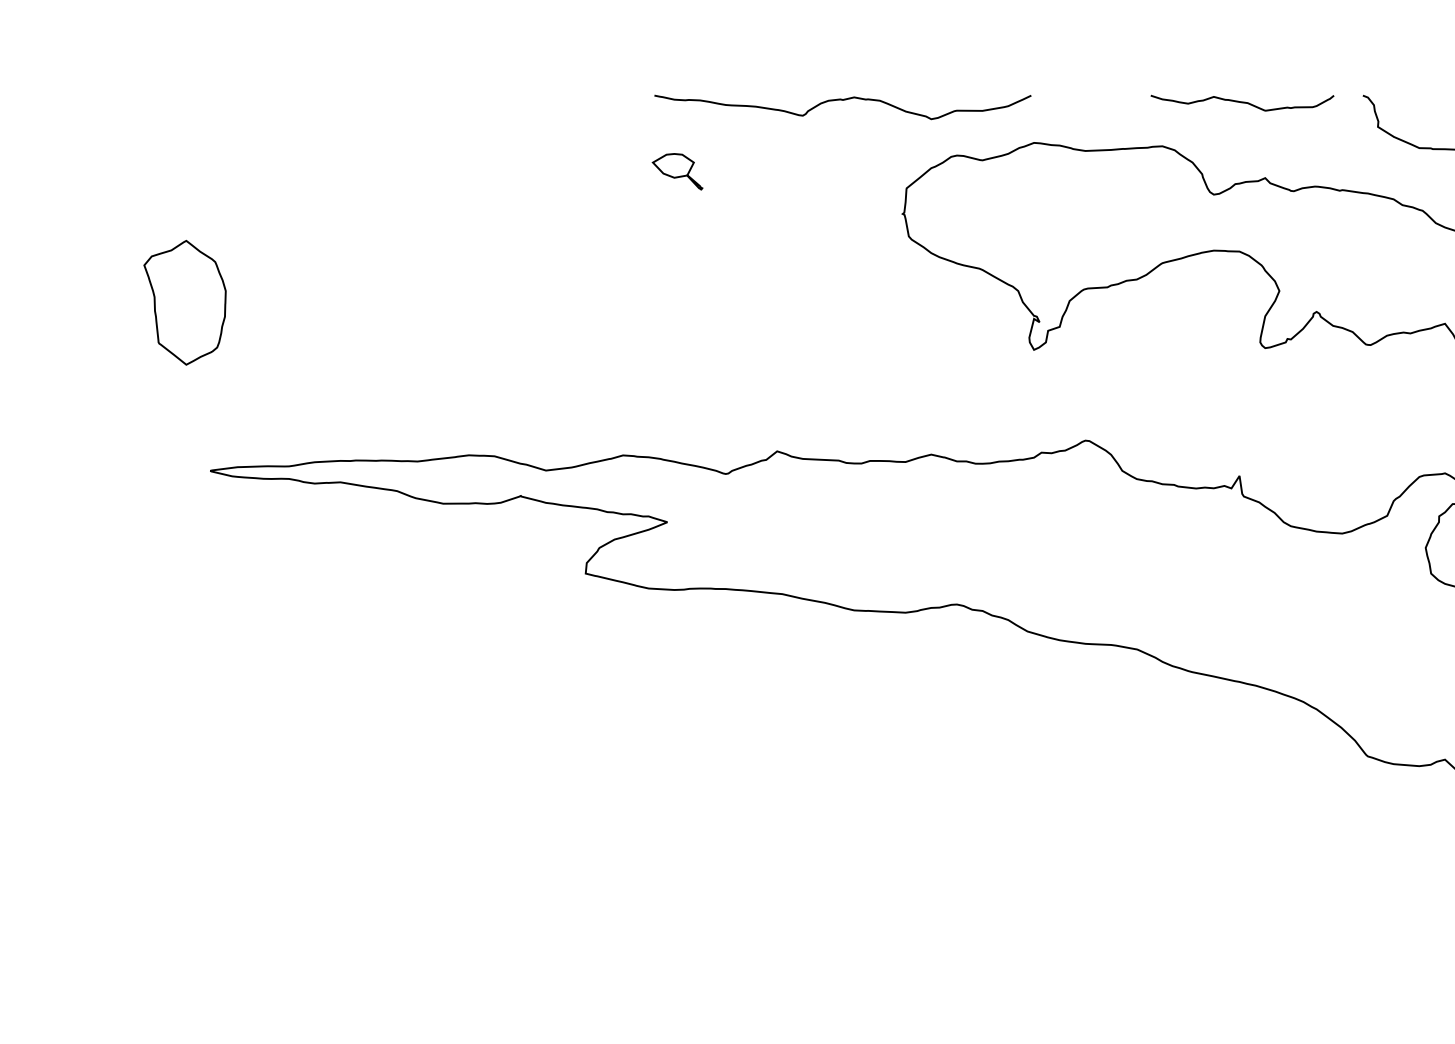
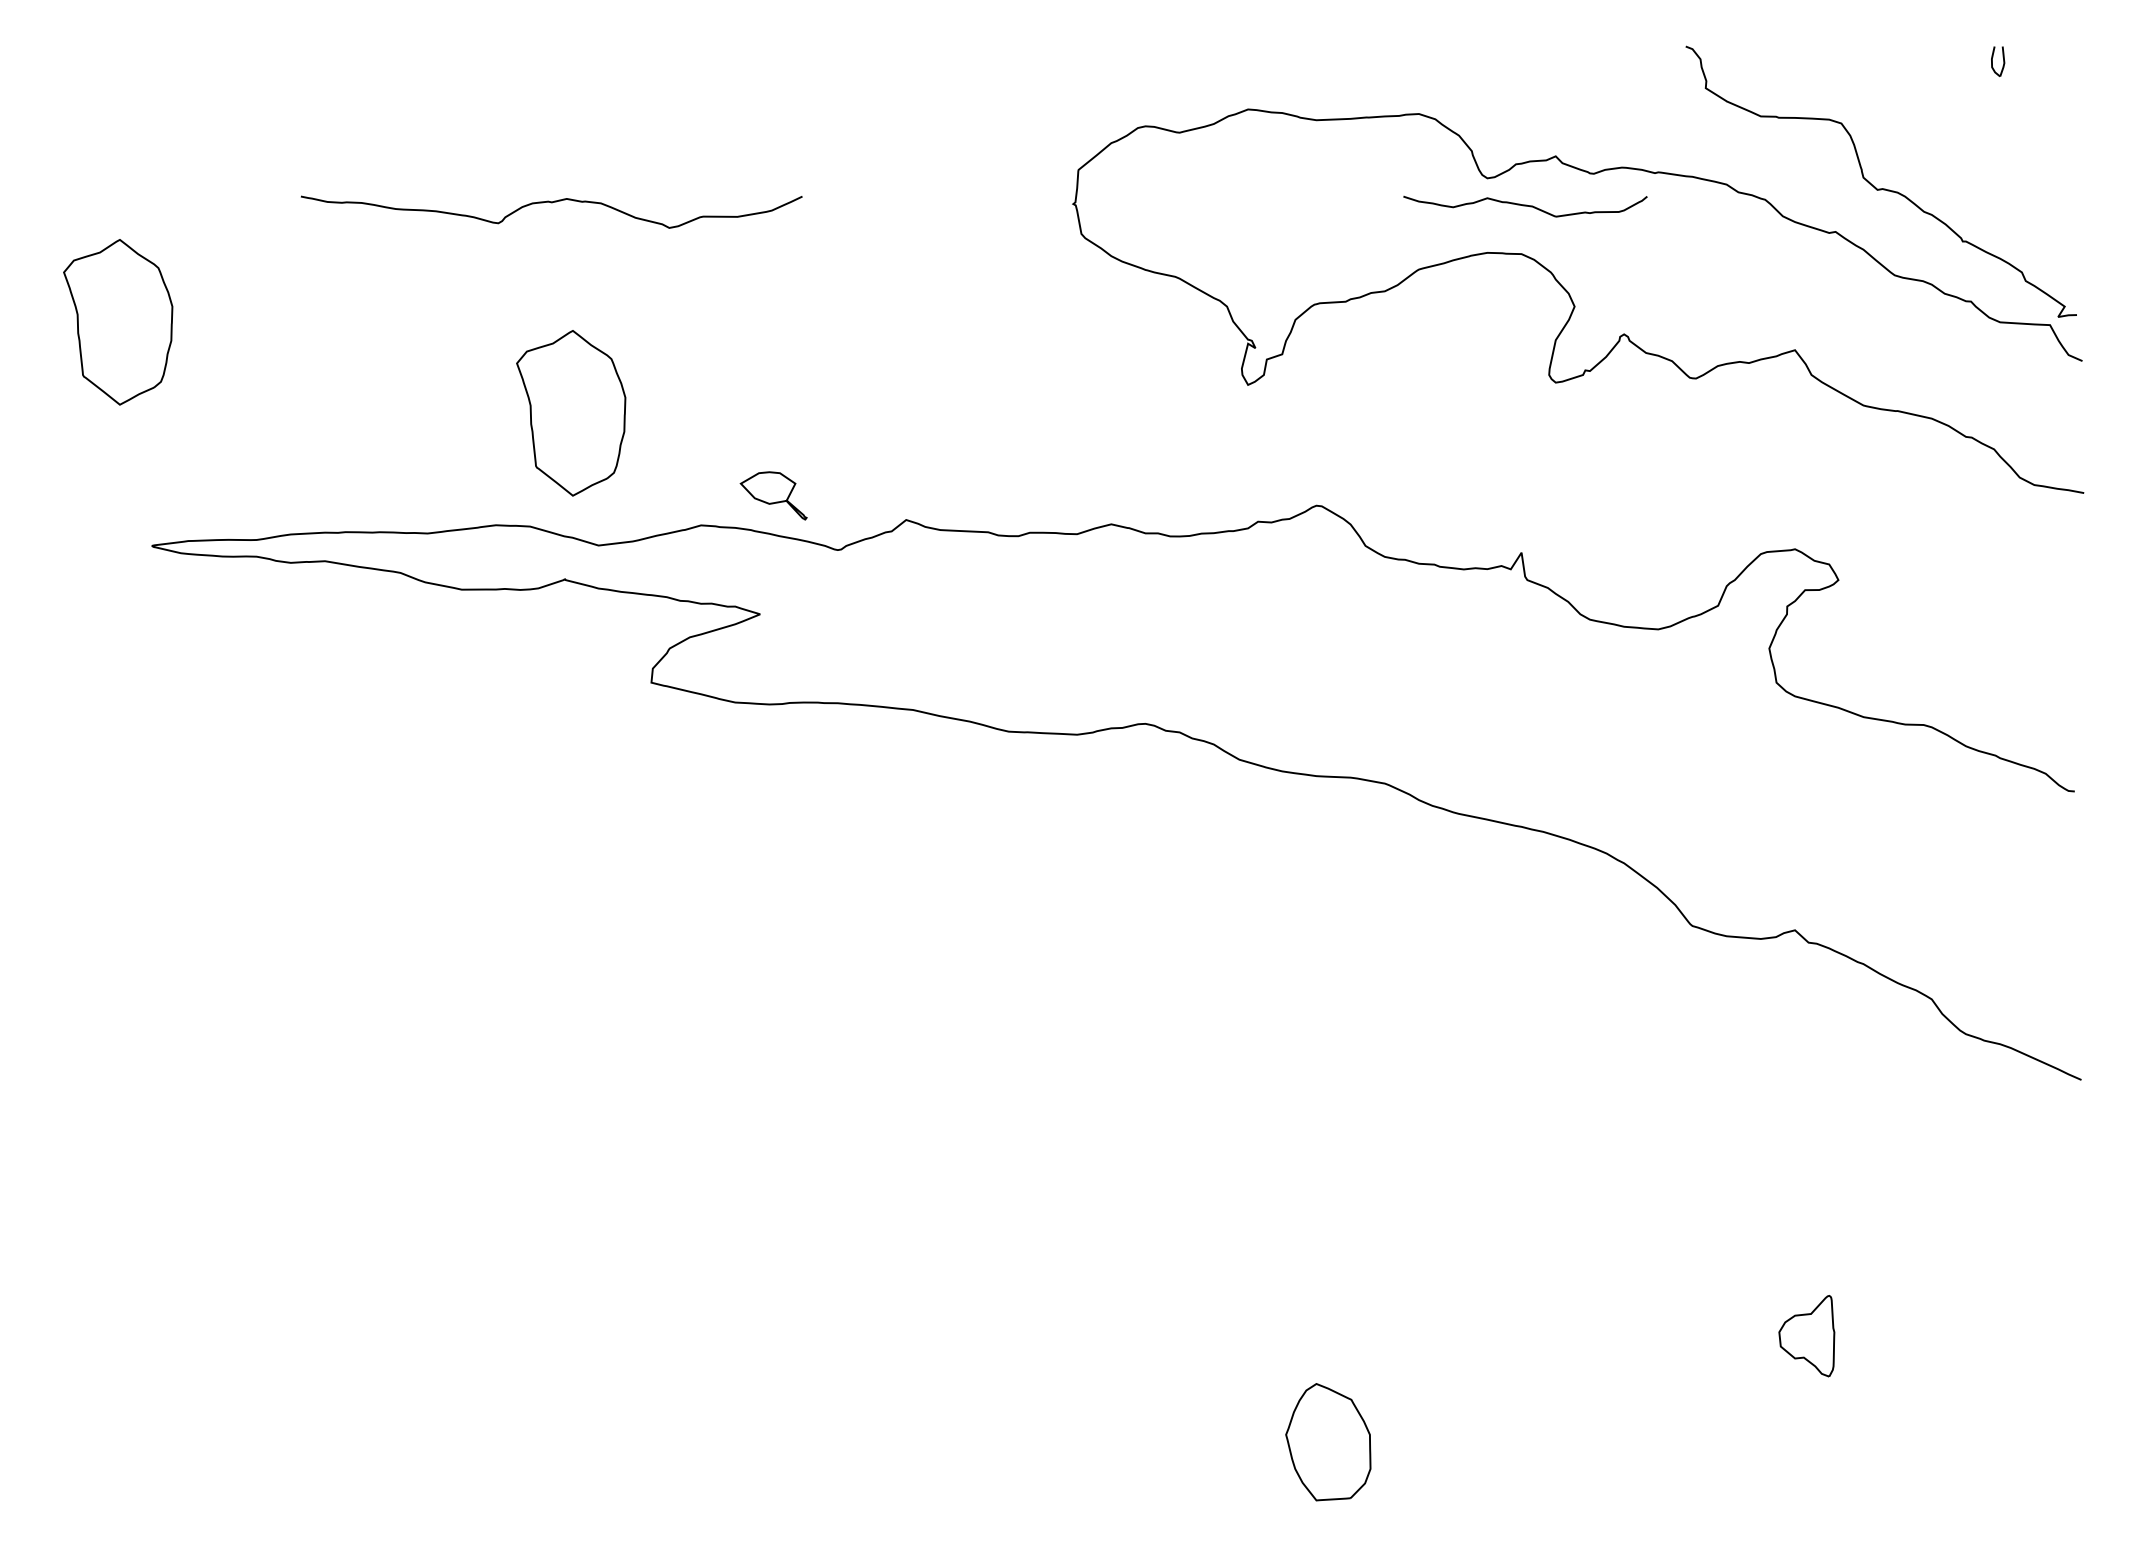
curve: (842, 100) -> (551, 203), moved
curve: (1242, 103) -> (1525, 206), moved
part: (677, 171) -> (773, 495), moved
part: (525, 371) -> (571, 413), added

